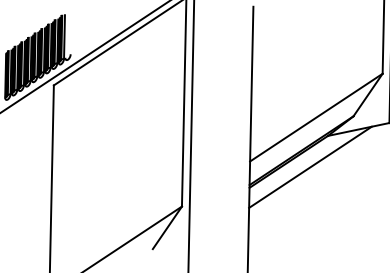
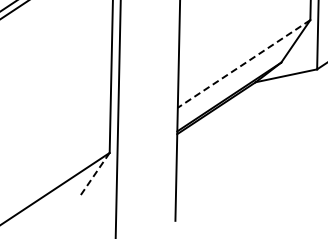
line: (315, 117) -> (243, 63), solid -> dashed
line: (310, 166) -> (238, 112), removed
line: (167, 227) -> (95, 173), solid -> dashed

